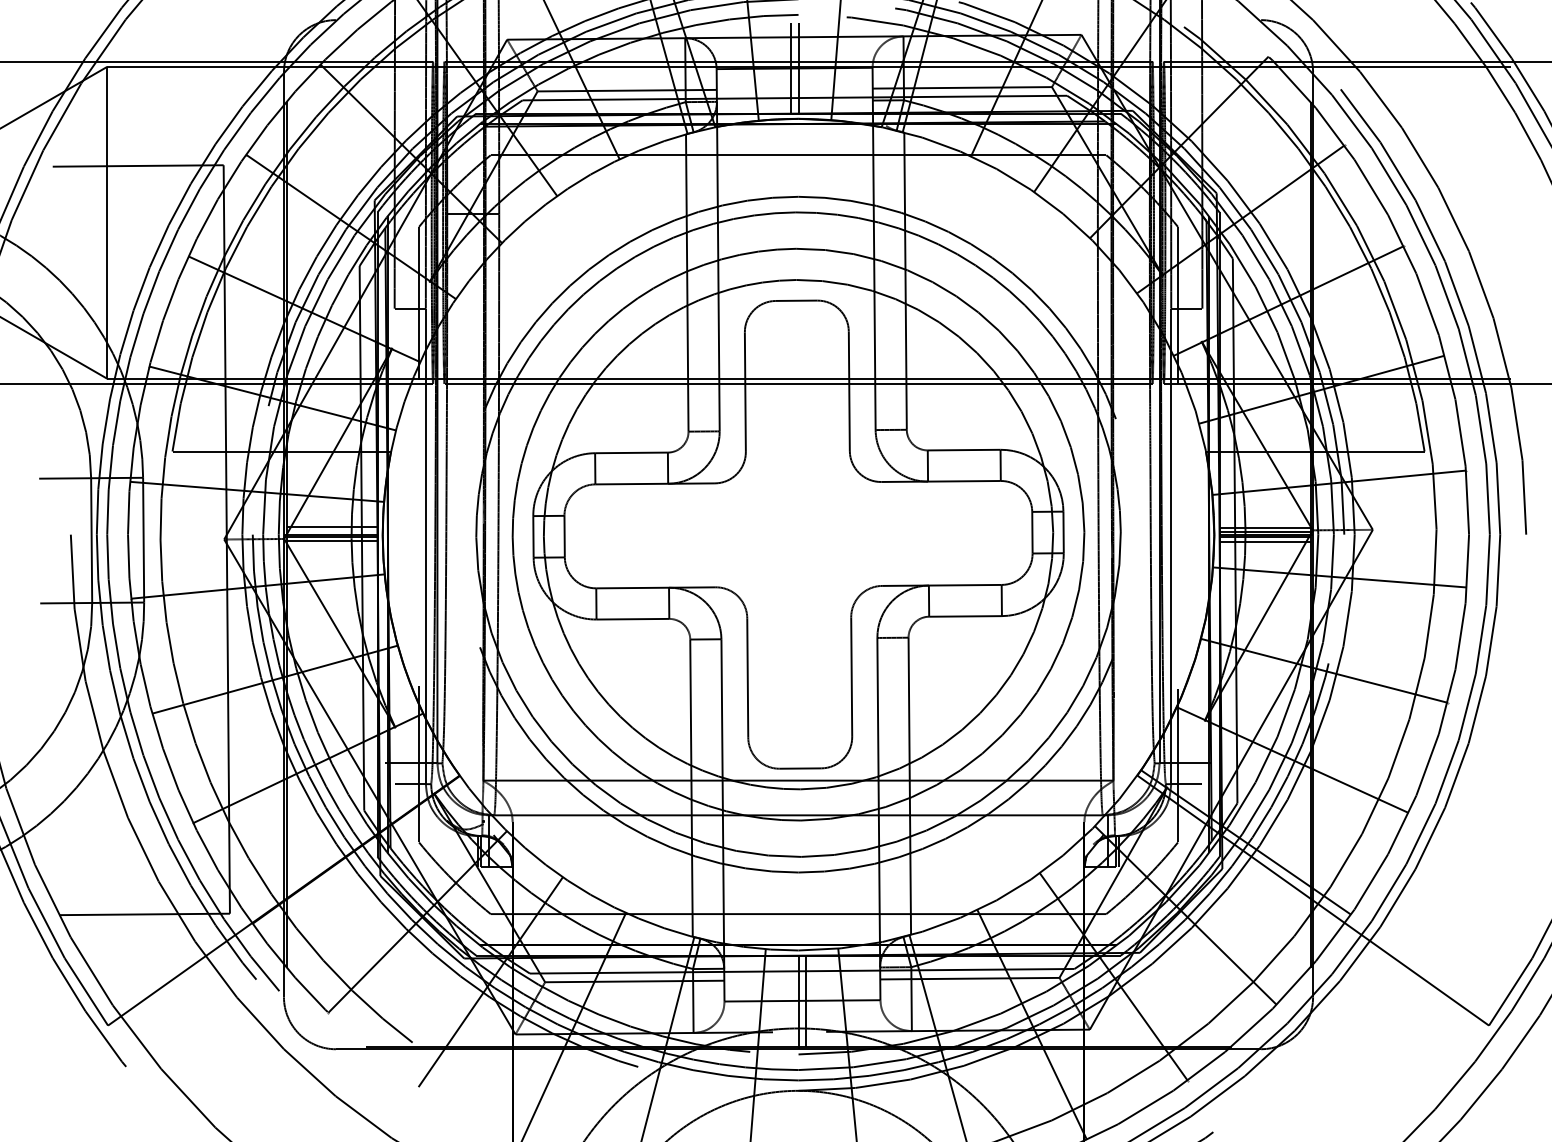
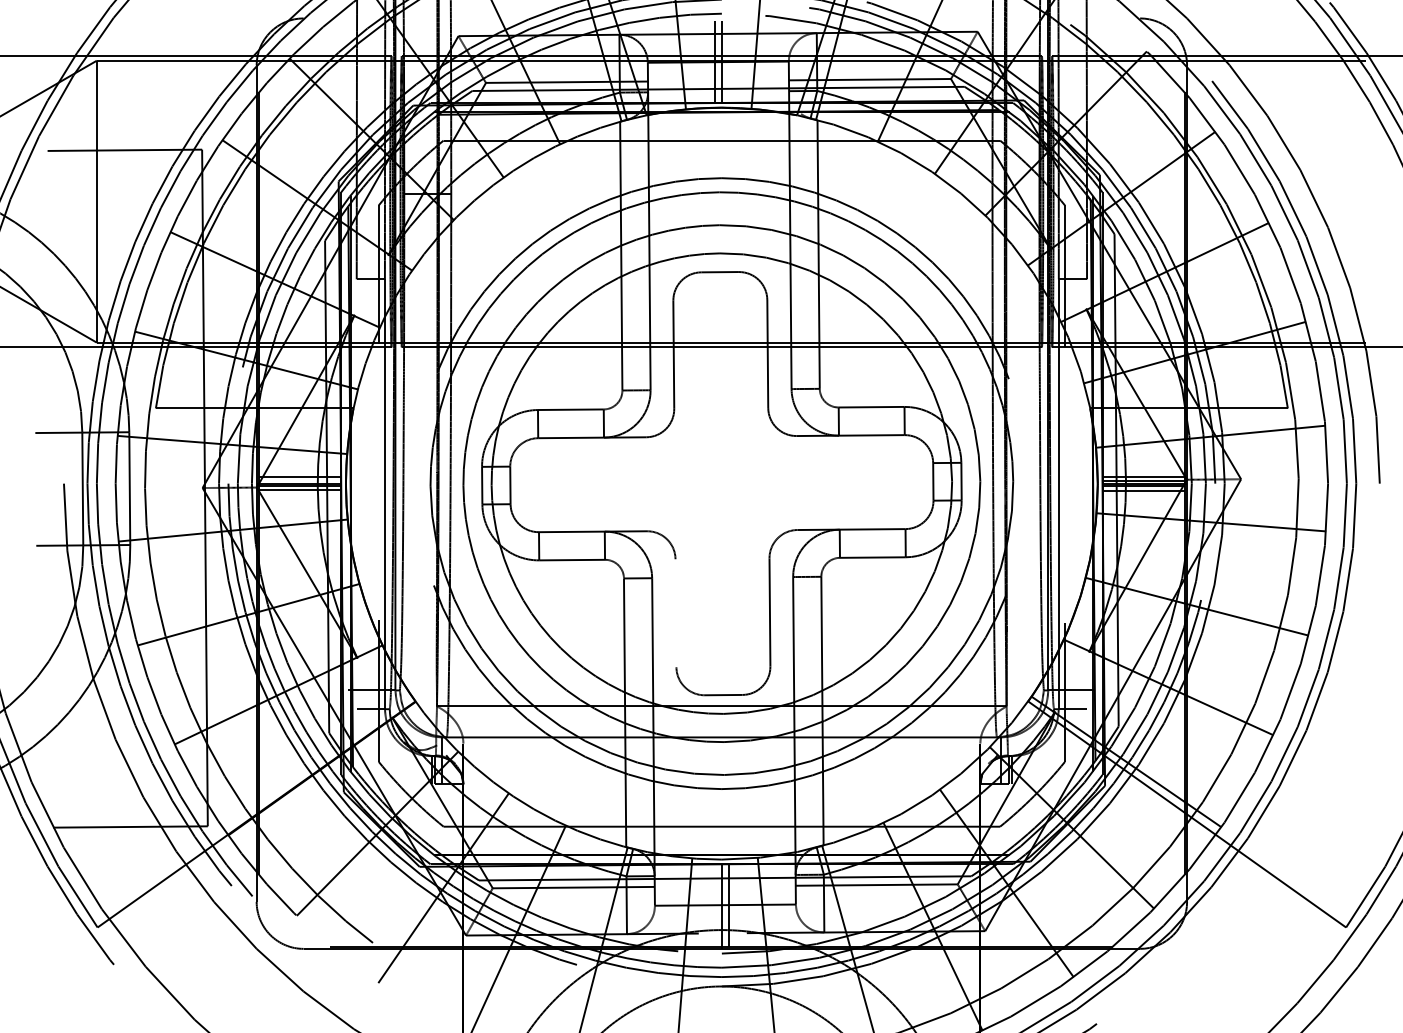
line: (747, 677) -> (675, 612), removed

